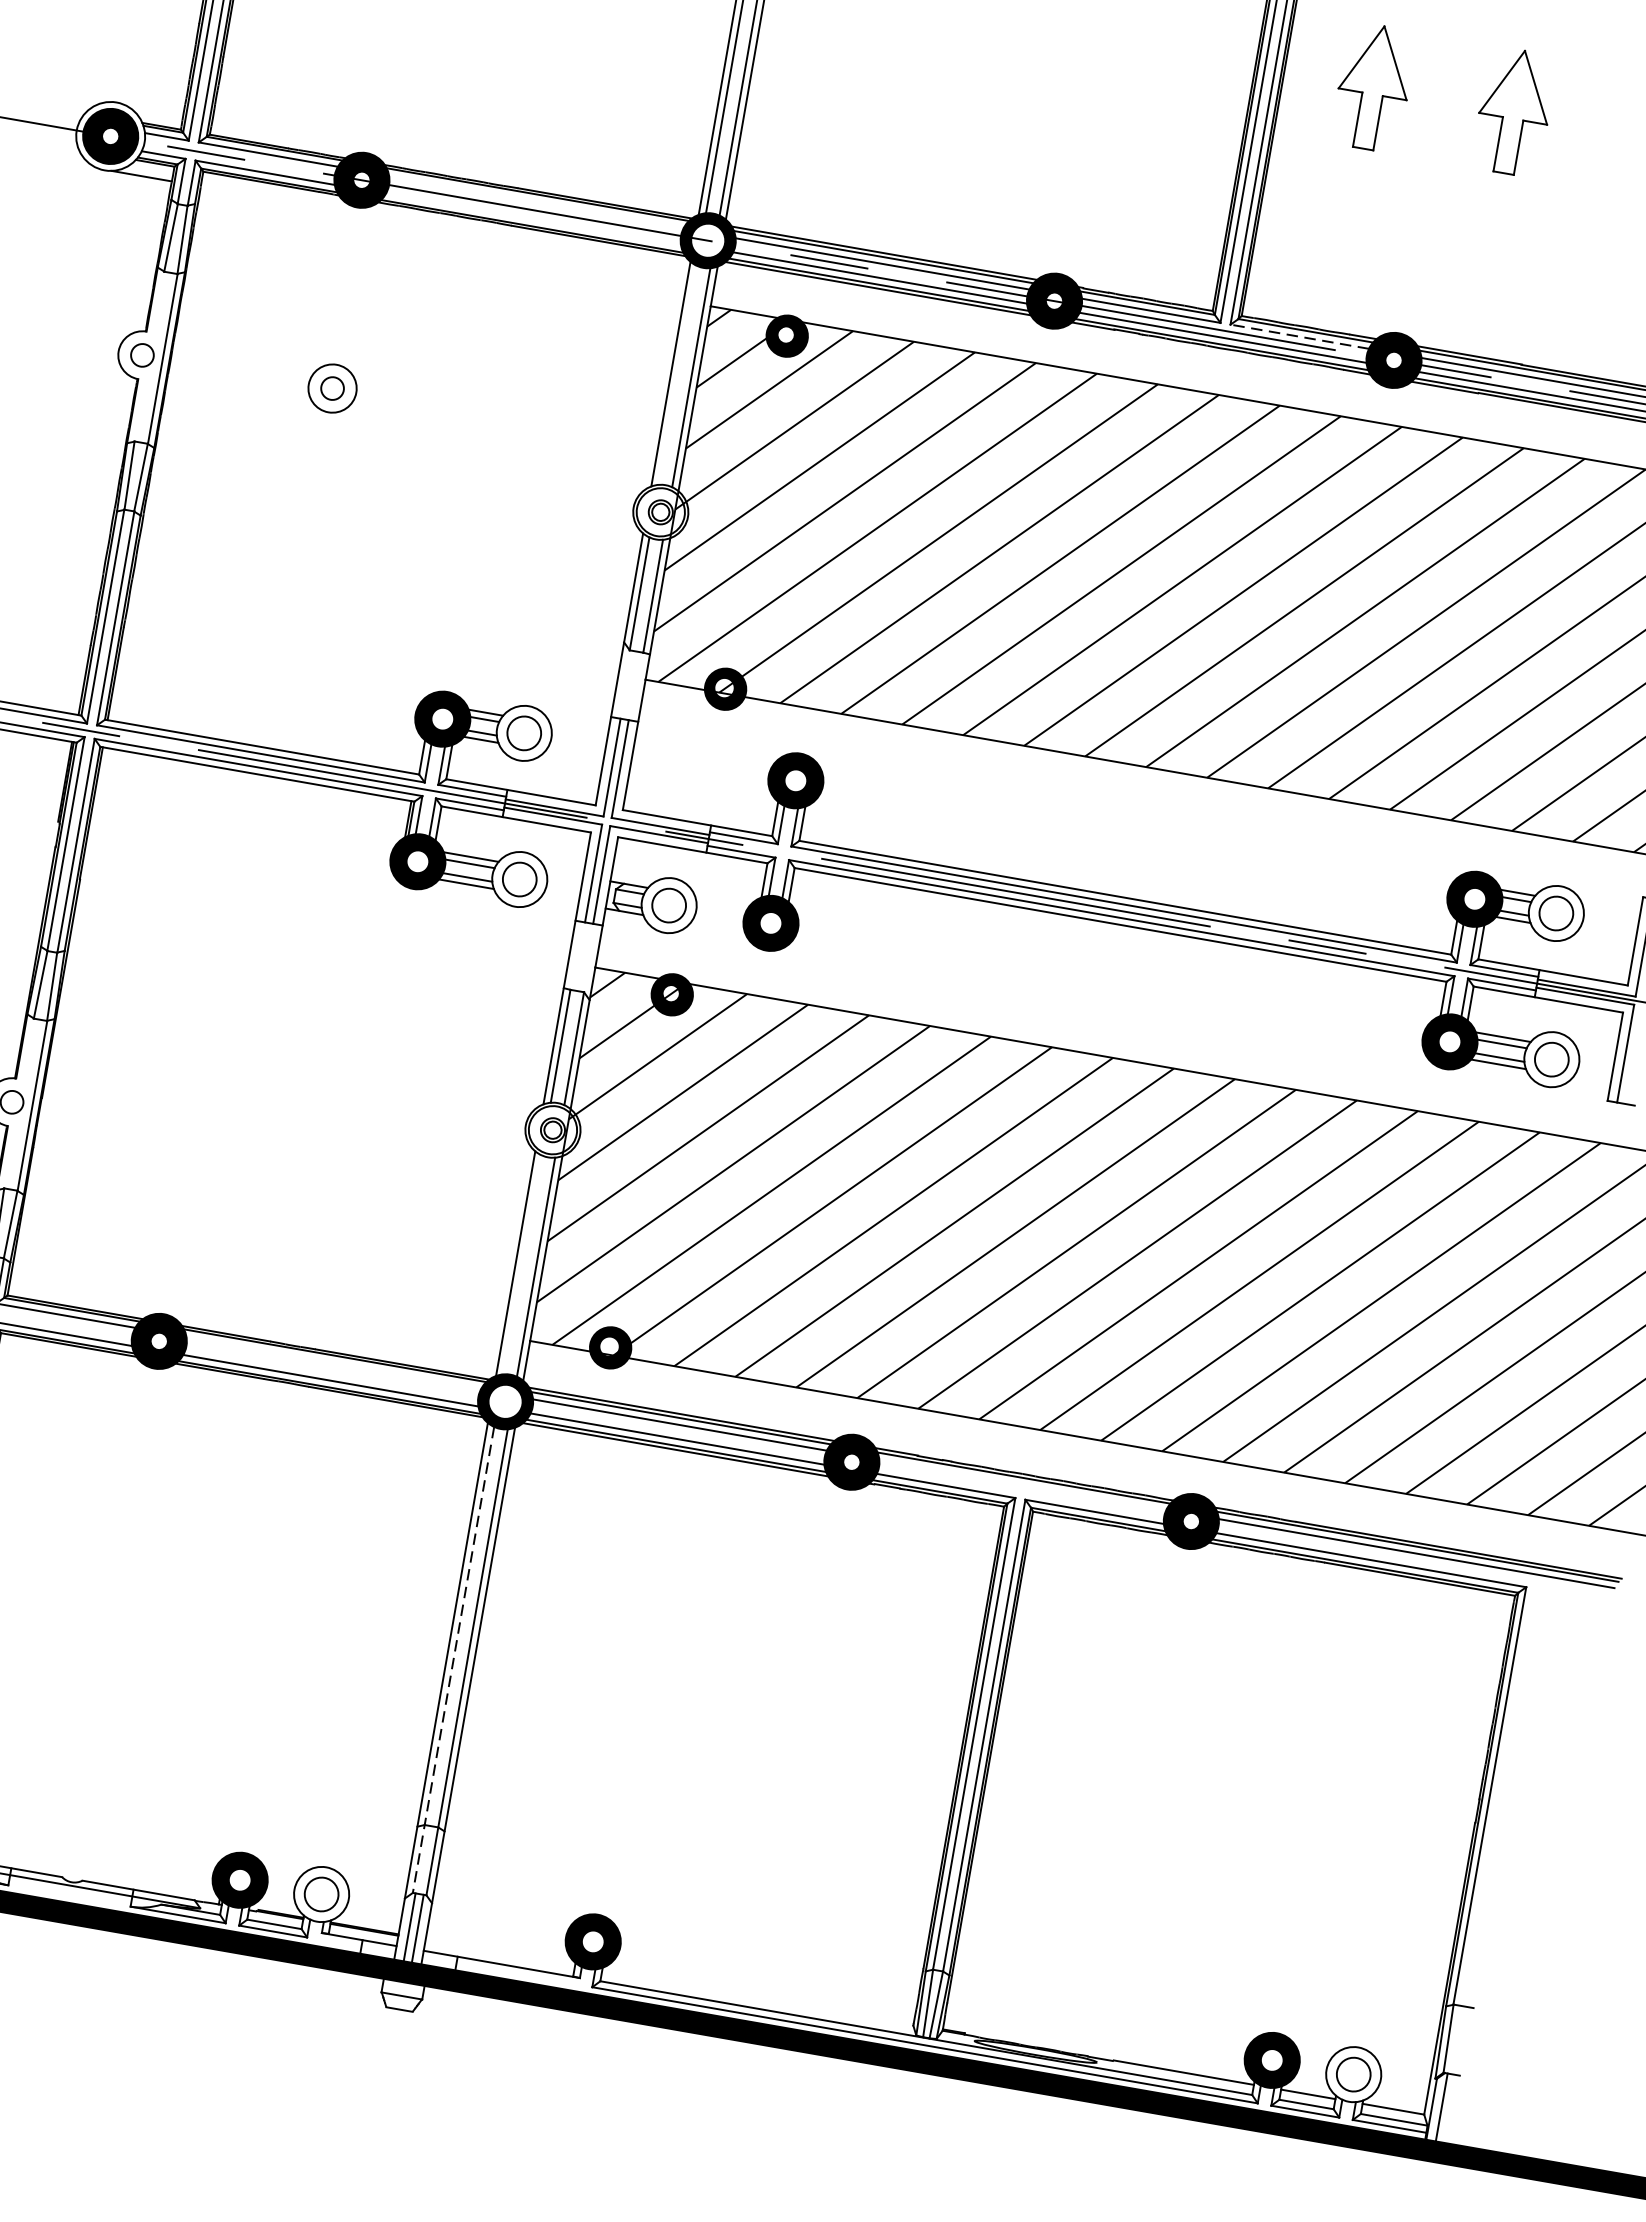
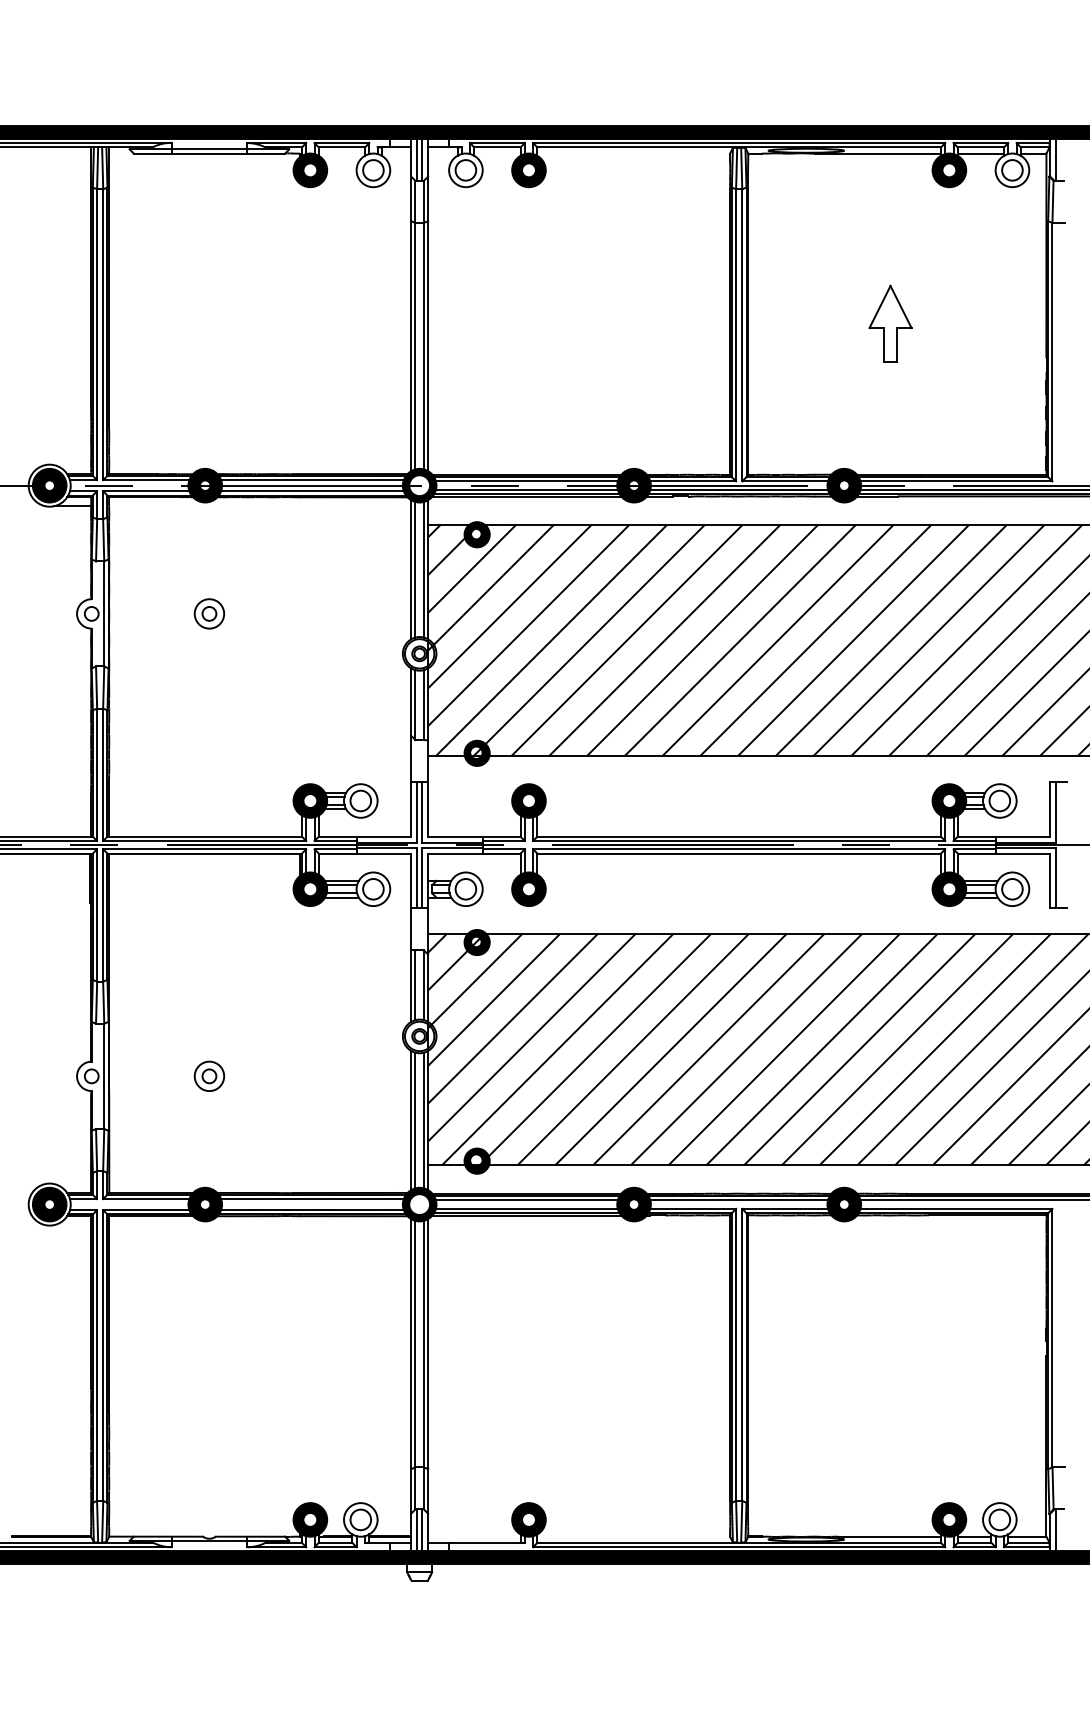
part: (1373, 86) -> (803, 323), removed
line: (536, 202) -> (312, 480), added
line: (533, 219) -> (312, 491), added
line: (1300, 337) -> (785, 481), dashed -> solid
line: (677, 374) -> (415, 569), added
part: (202, 1134) -> (209, 1075), added
line: (522, 1264) -> (415, 1120), added
line: (334, 1361) -> (312, 1198), added
line: (1023, 1485) -> (739, 1200), added
line: (453, 1660) -> (415, 1365), dashed -> solid

